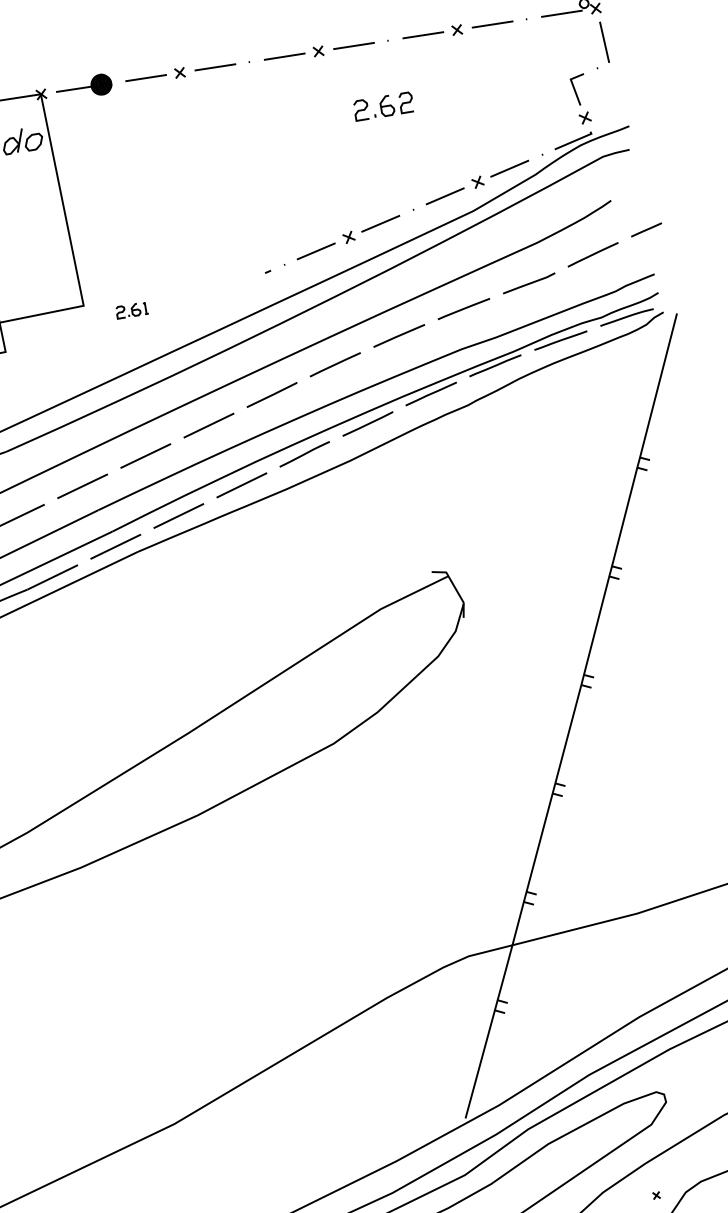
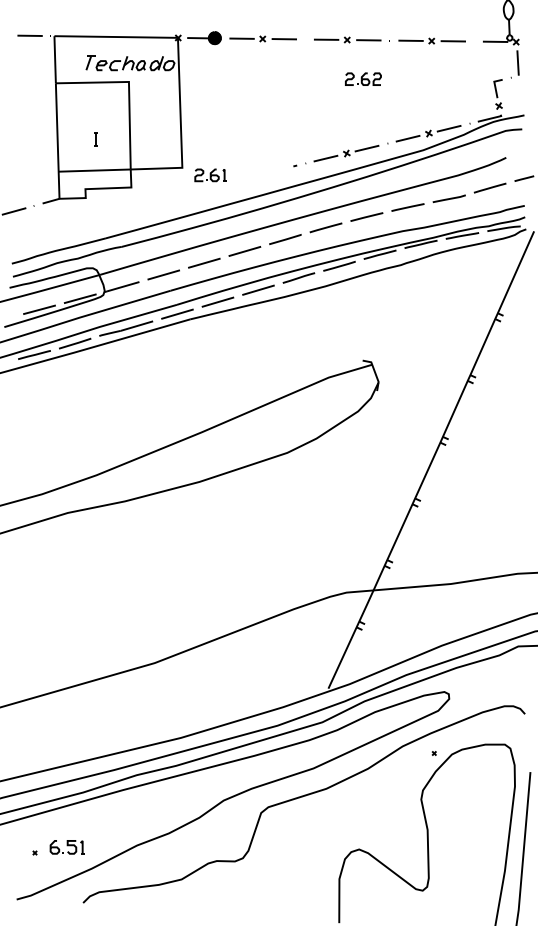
part: (383, 105) -> (363, 78), moved
part: (131, 310) -> (210, 175), size x1.67

